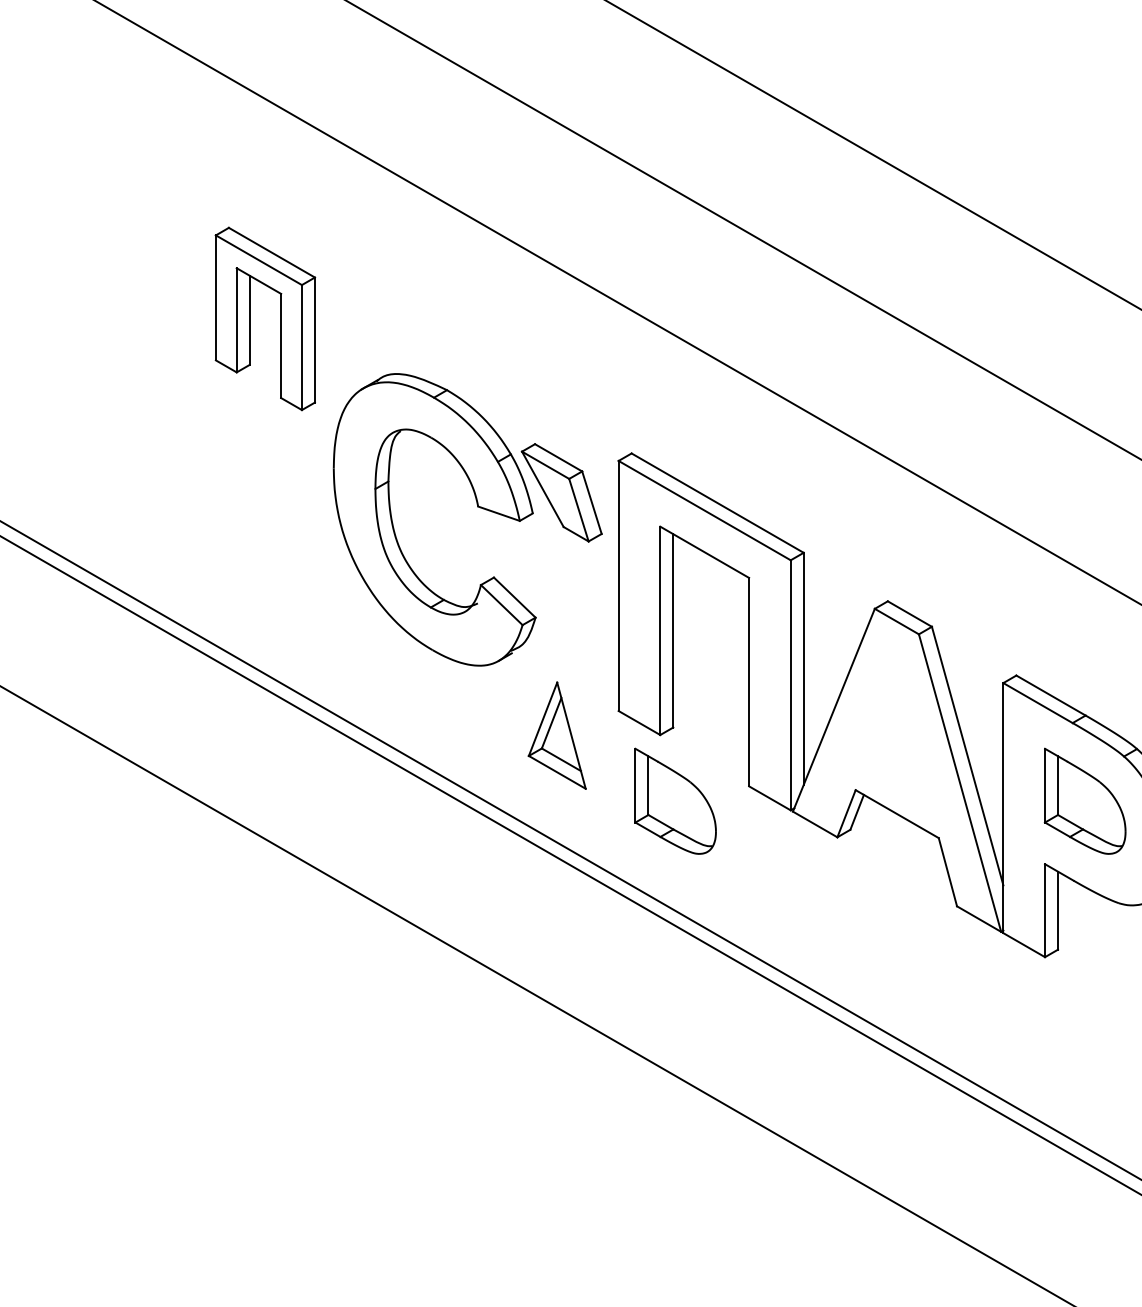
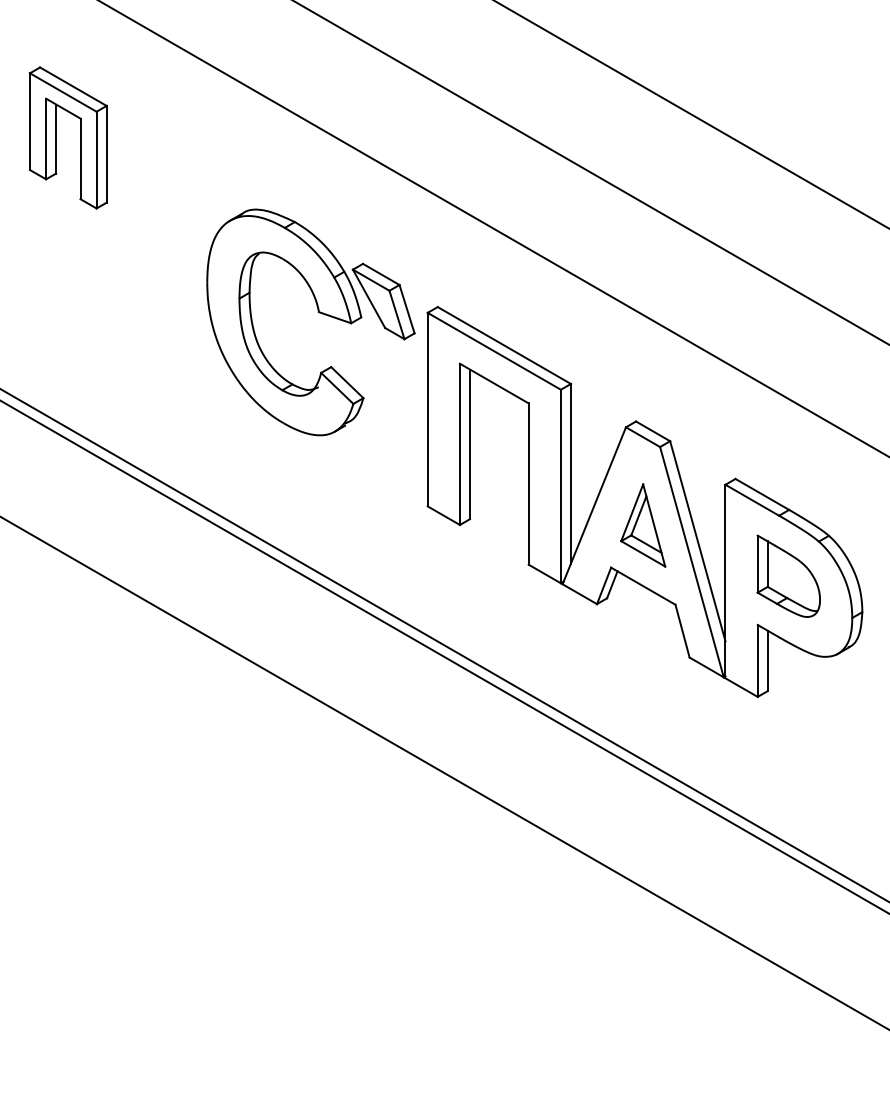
part: (250, 318) -> (56, 137), moved
part: (478, 508) -> (319, 313), moved
part: (557, 735) -> (643, 525), moved
part: (675, 800) -> (471, 575), removed

